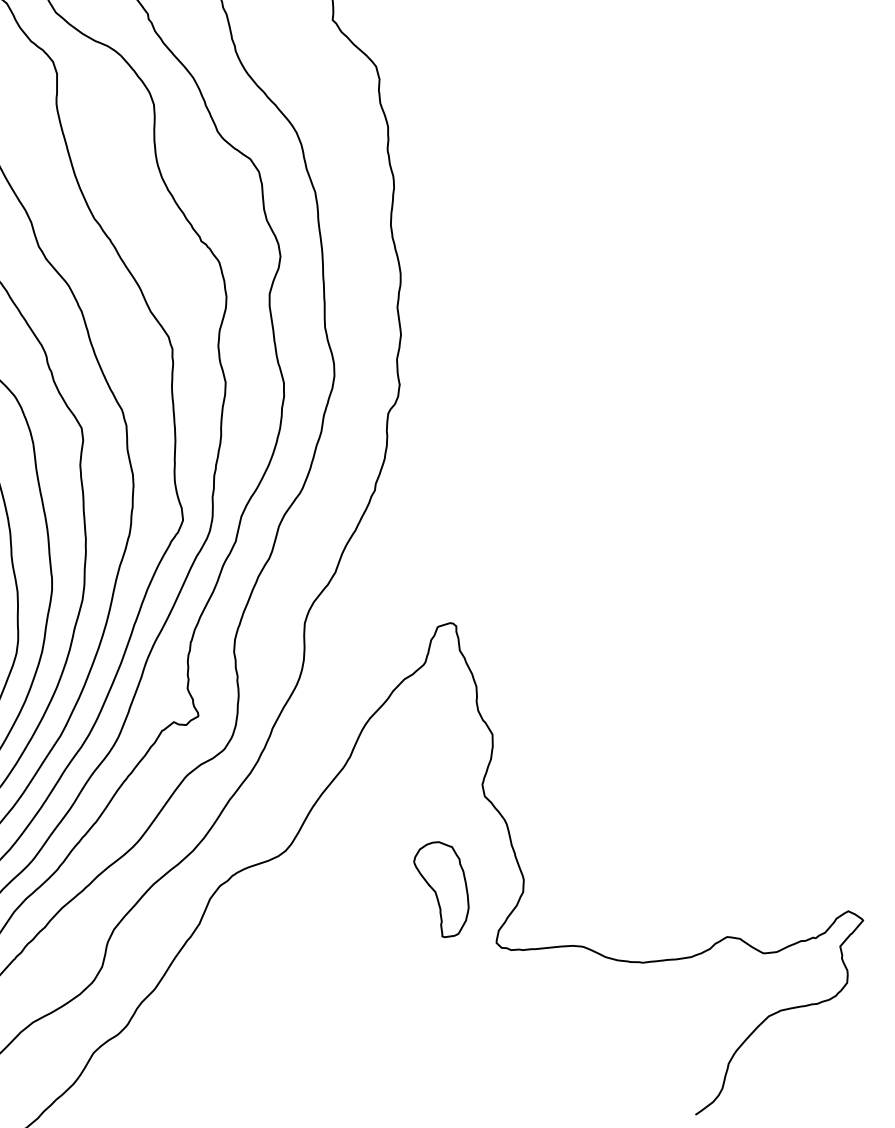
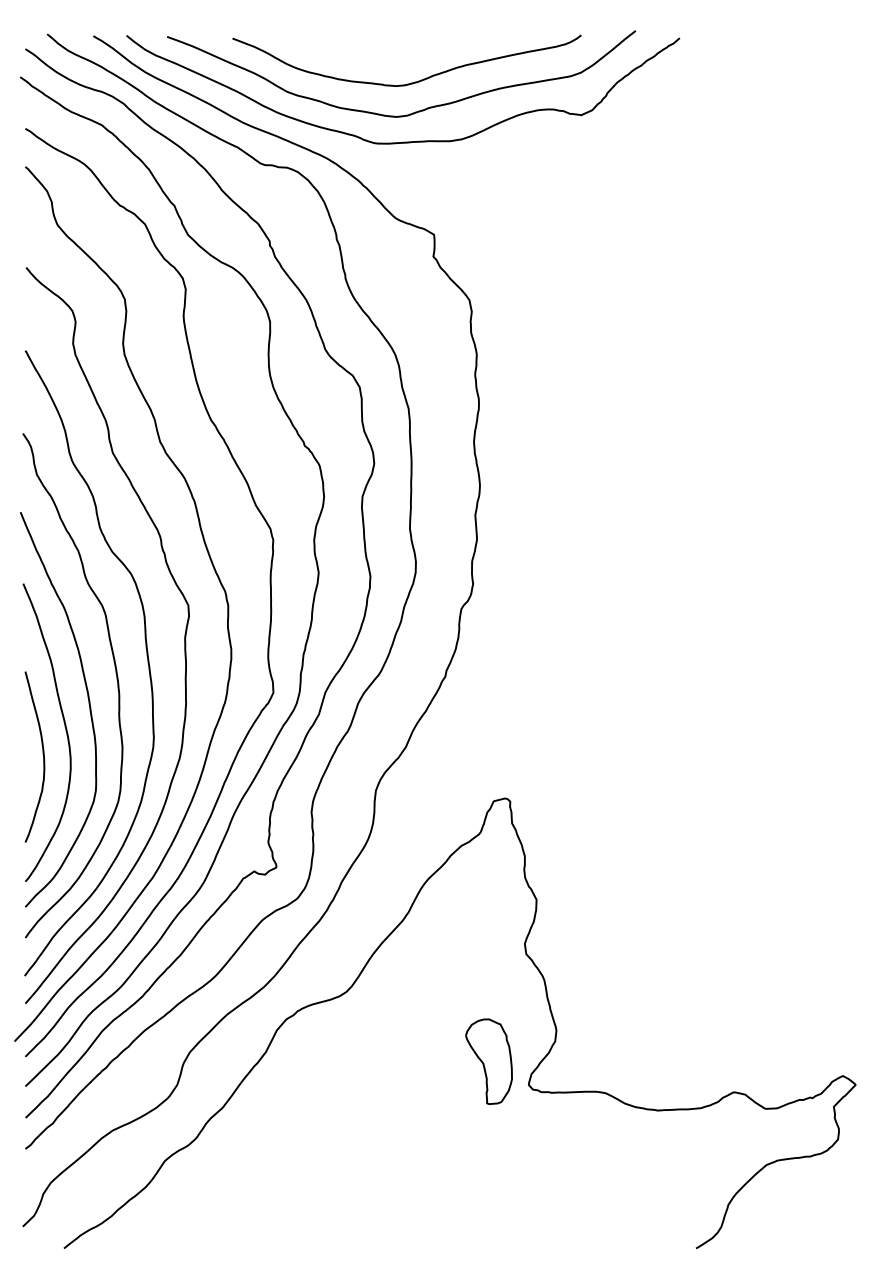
part: (441, 889) -> (488, 1061), moved

